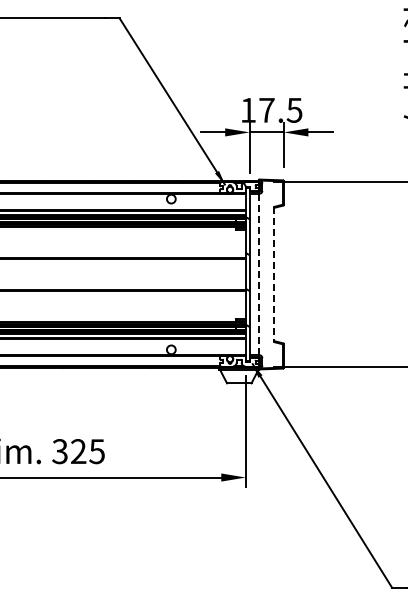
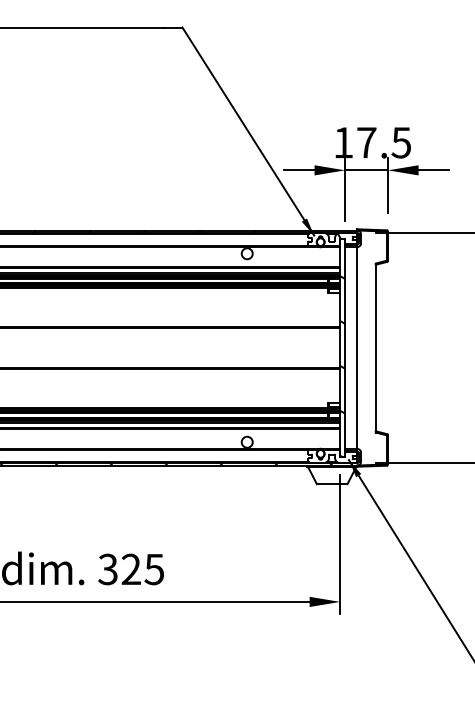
line: (259, 274) -> (357, 348), dashed -> solid
line: (274, 274) -> (376, 348), dashed -> solid

